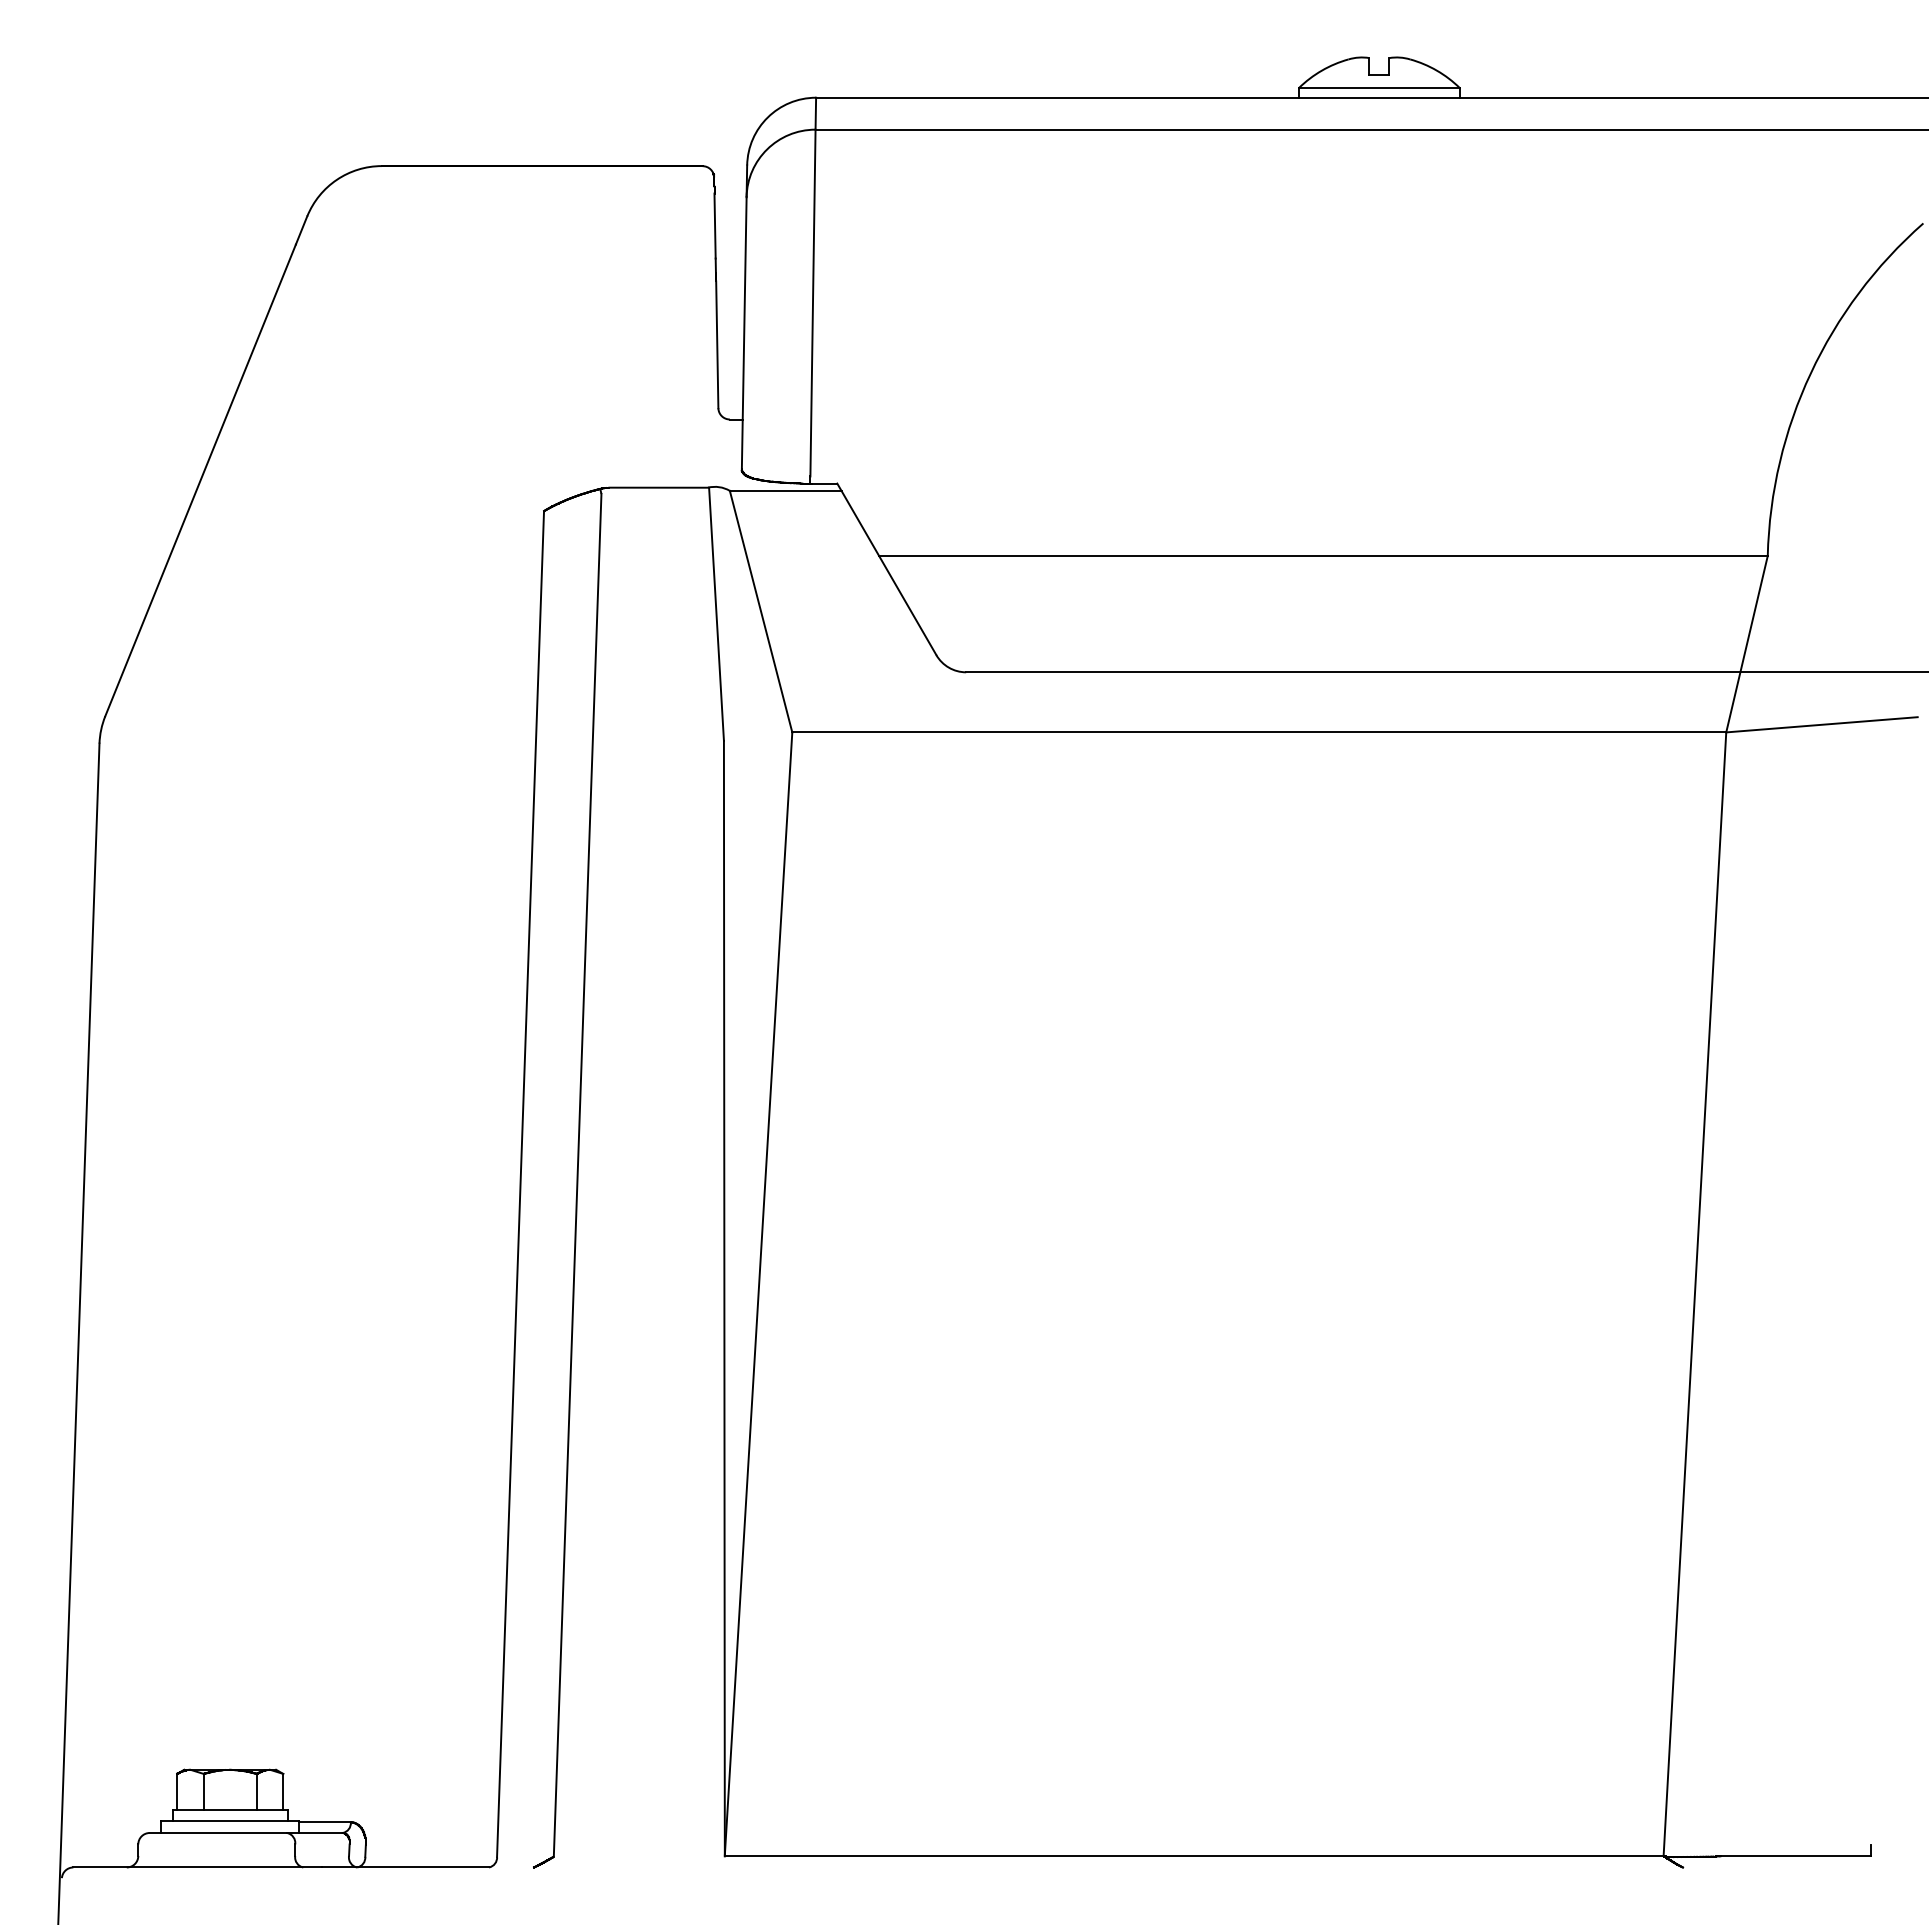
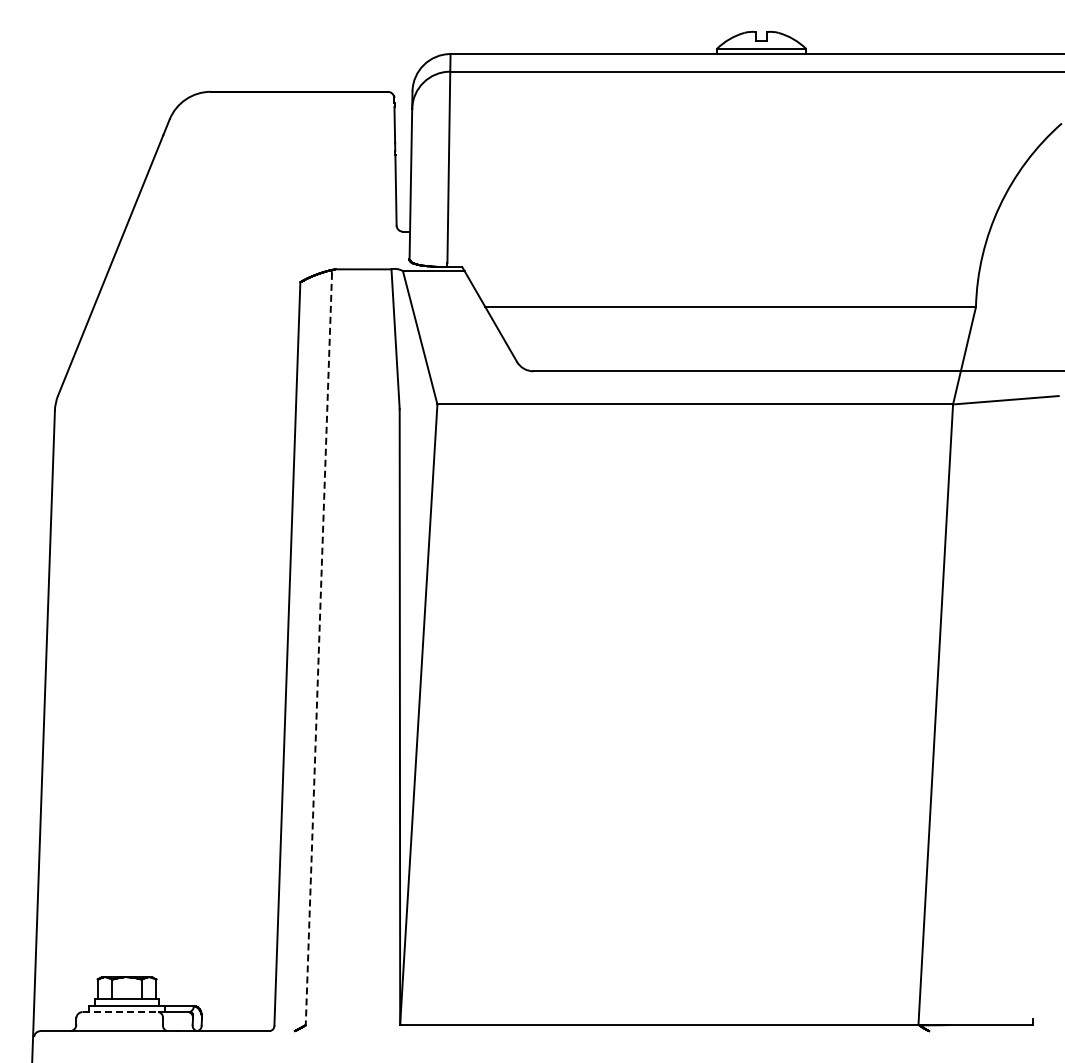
line: (576, 1176) -> (318, 649), solid -> dashed
line: (218, 1833) -> (120, 1012), solid -> dashed

